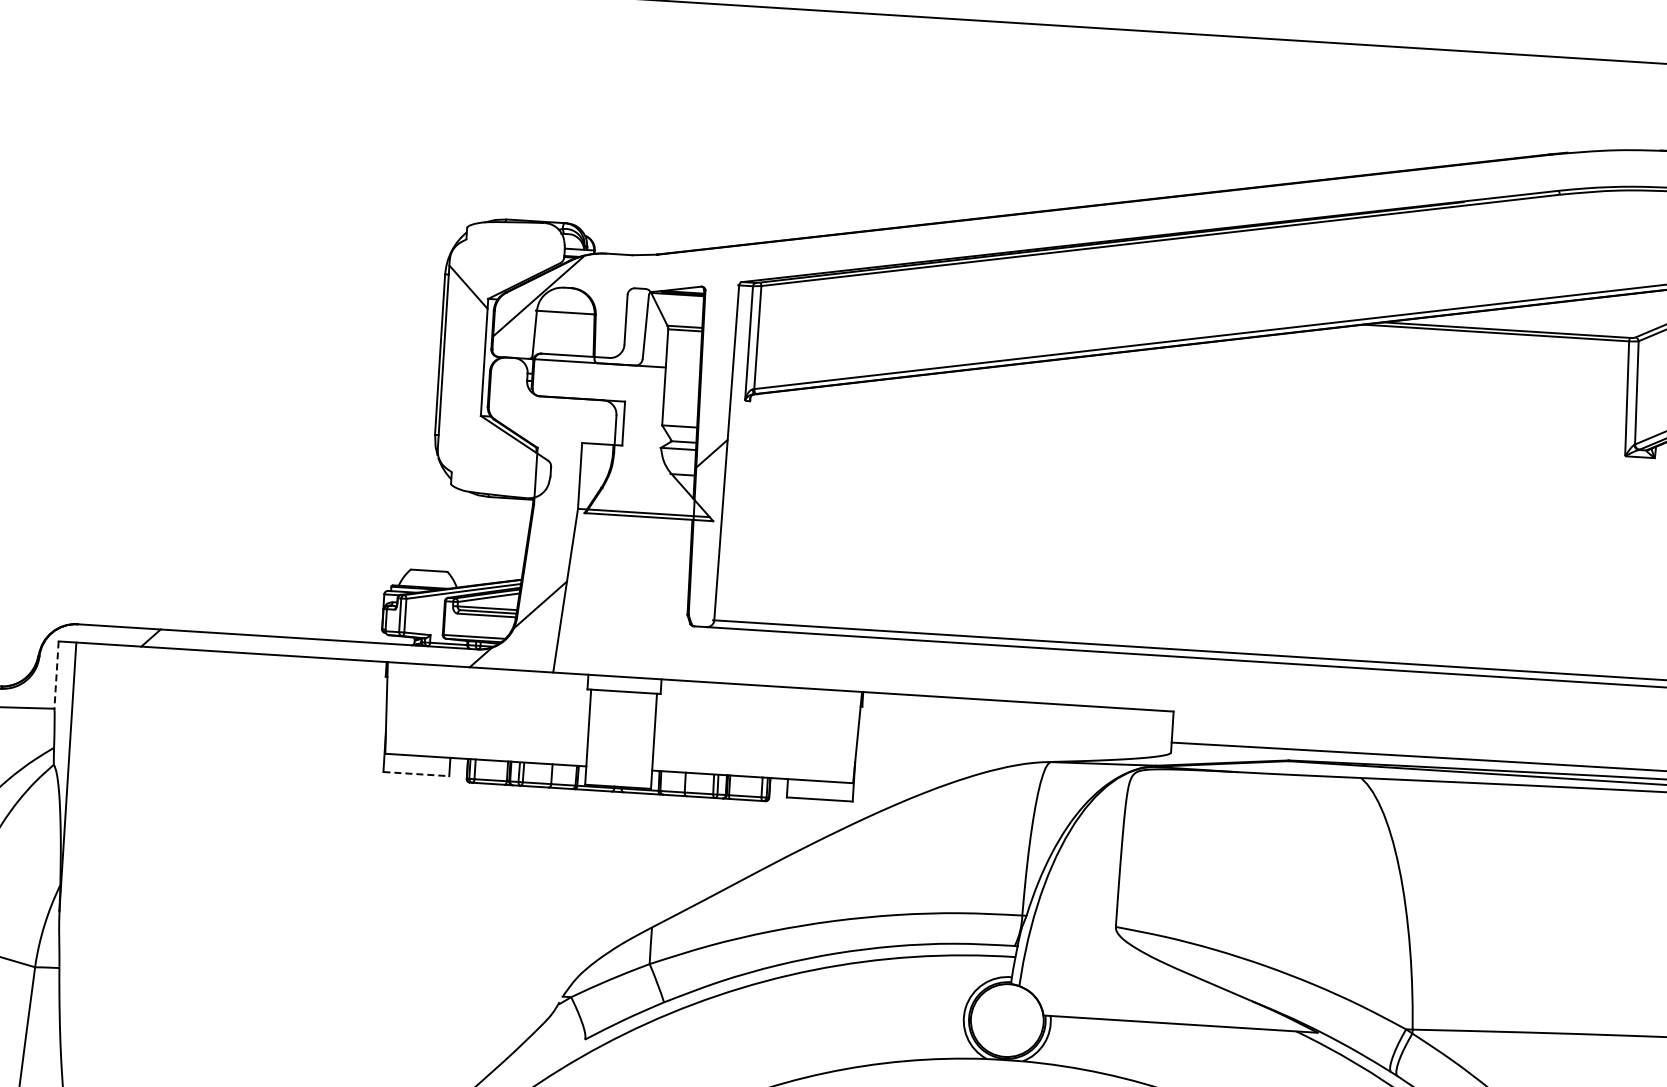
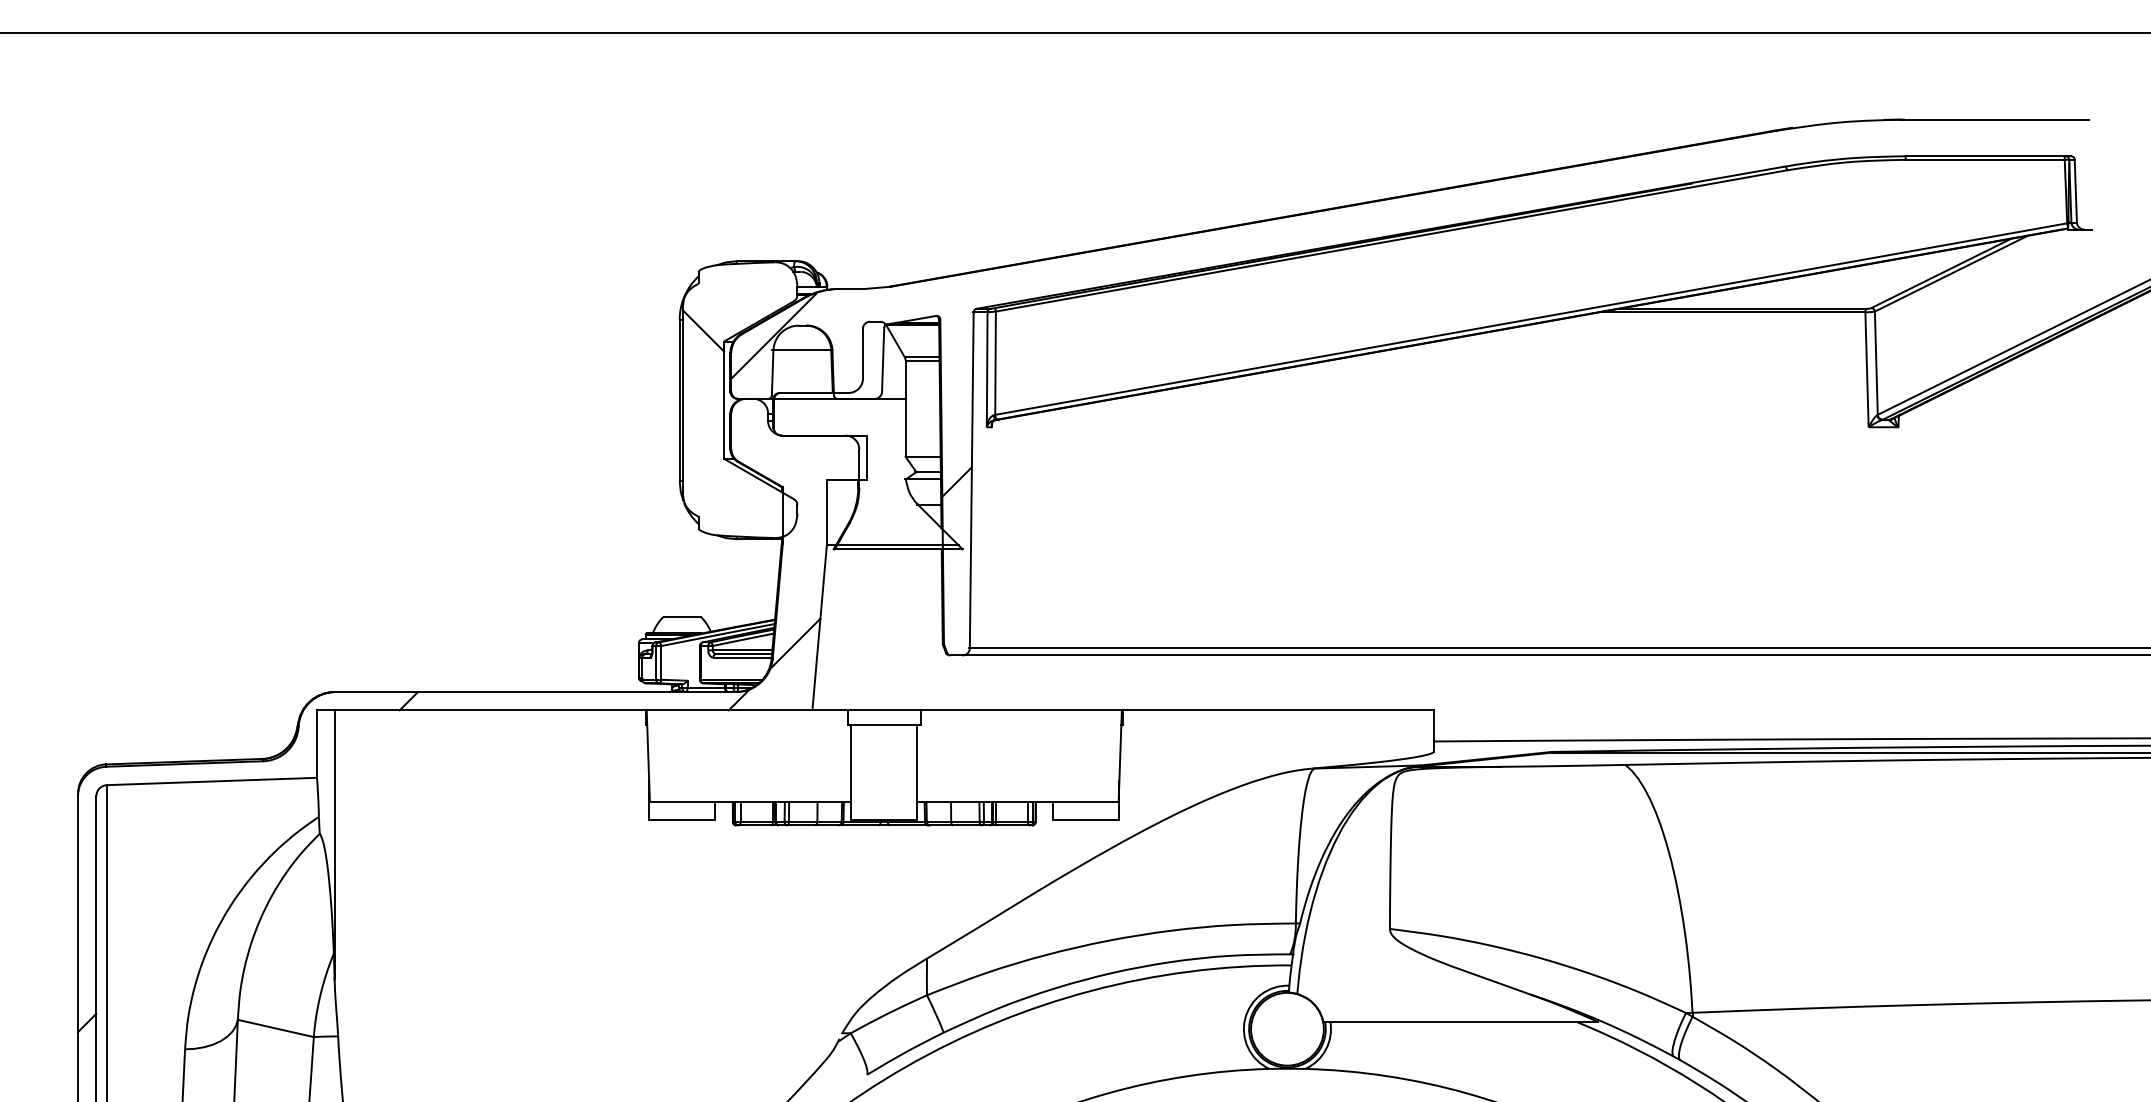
line: (56, 675) -> (316, 744), dashed -> solid
line: (416, 774) -> (682, 820), dashed -> solid

